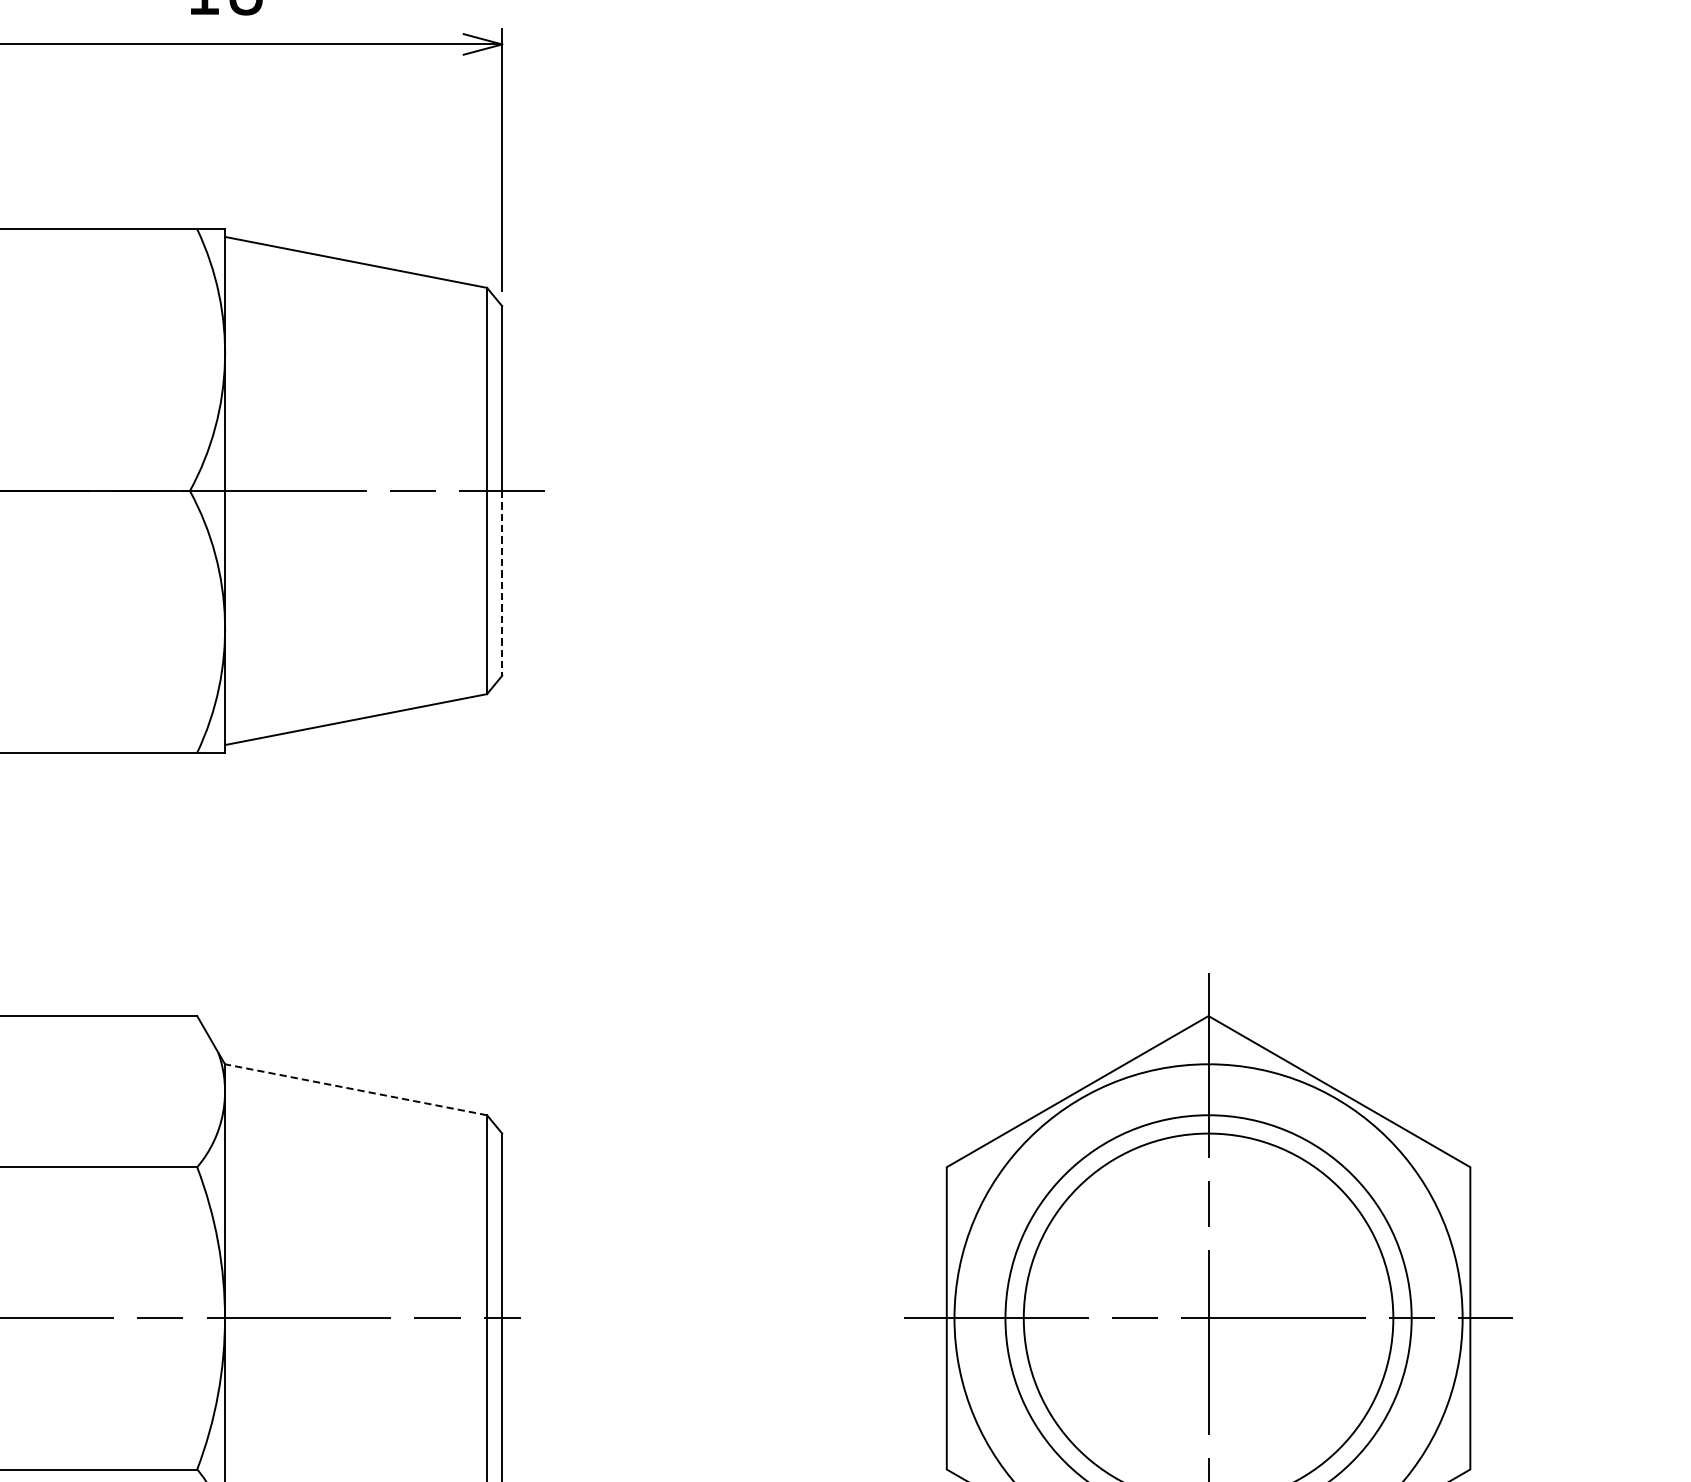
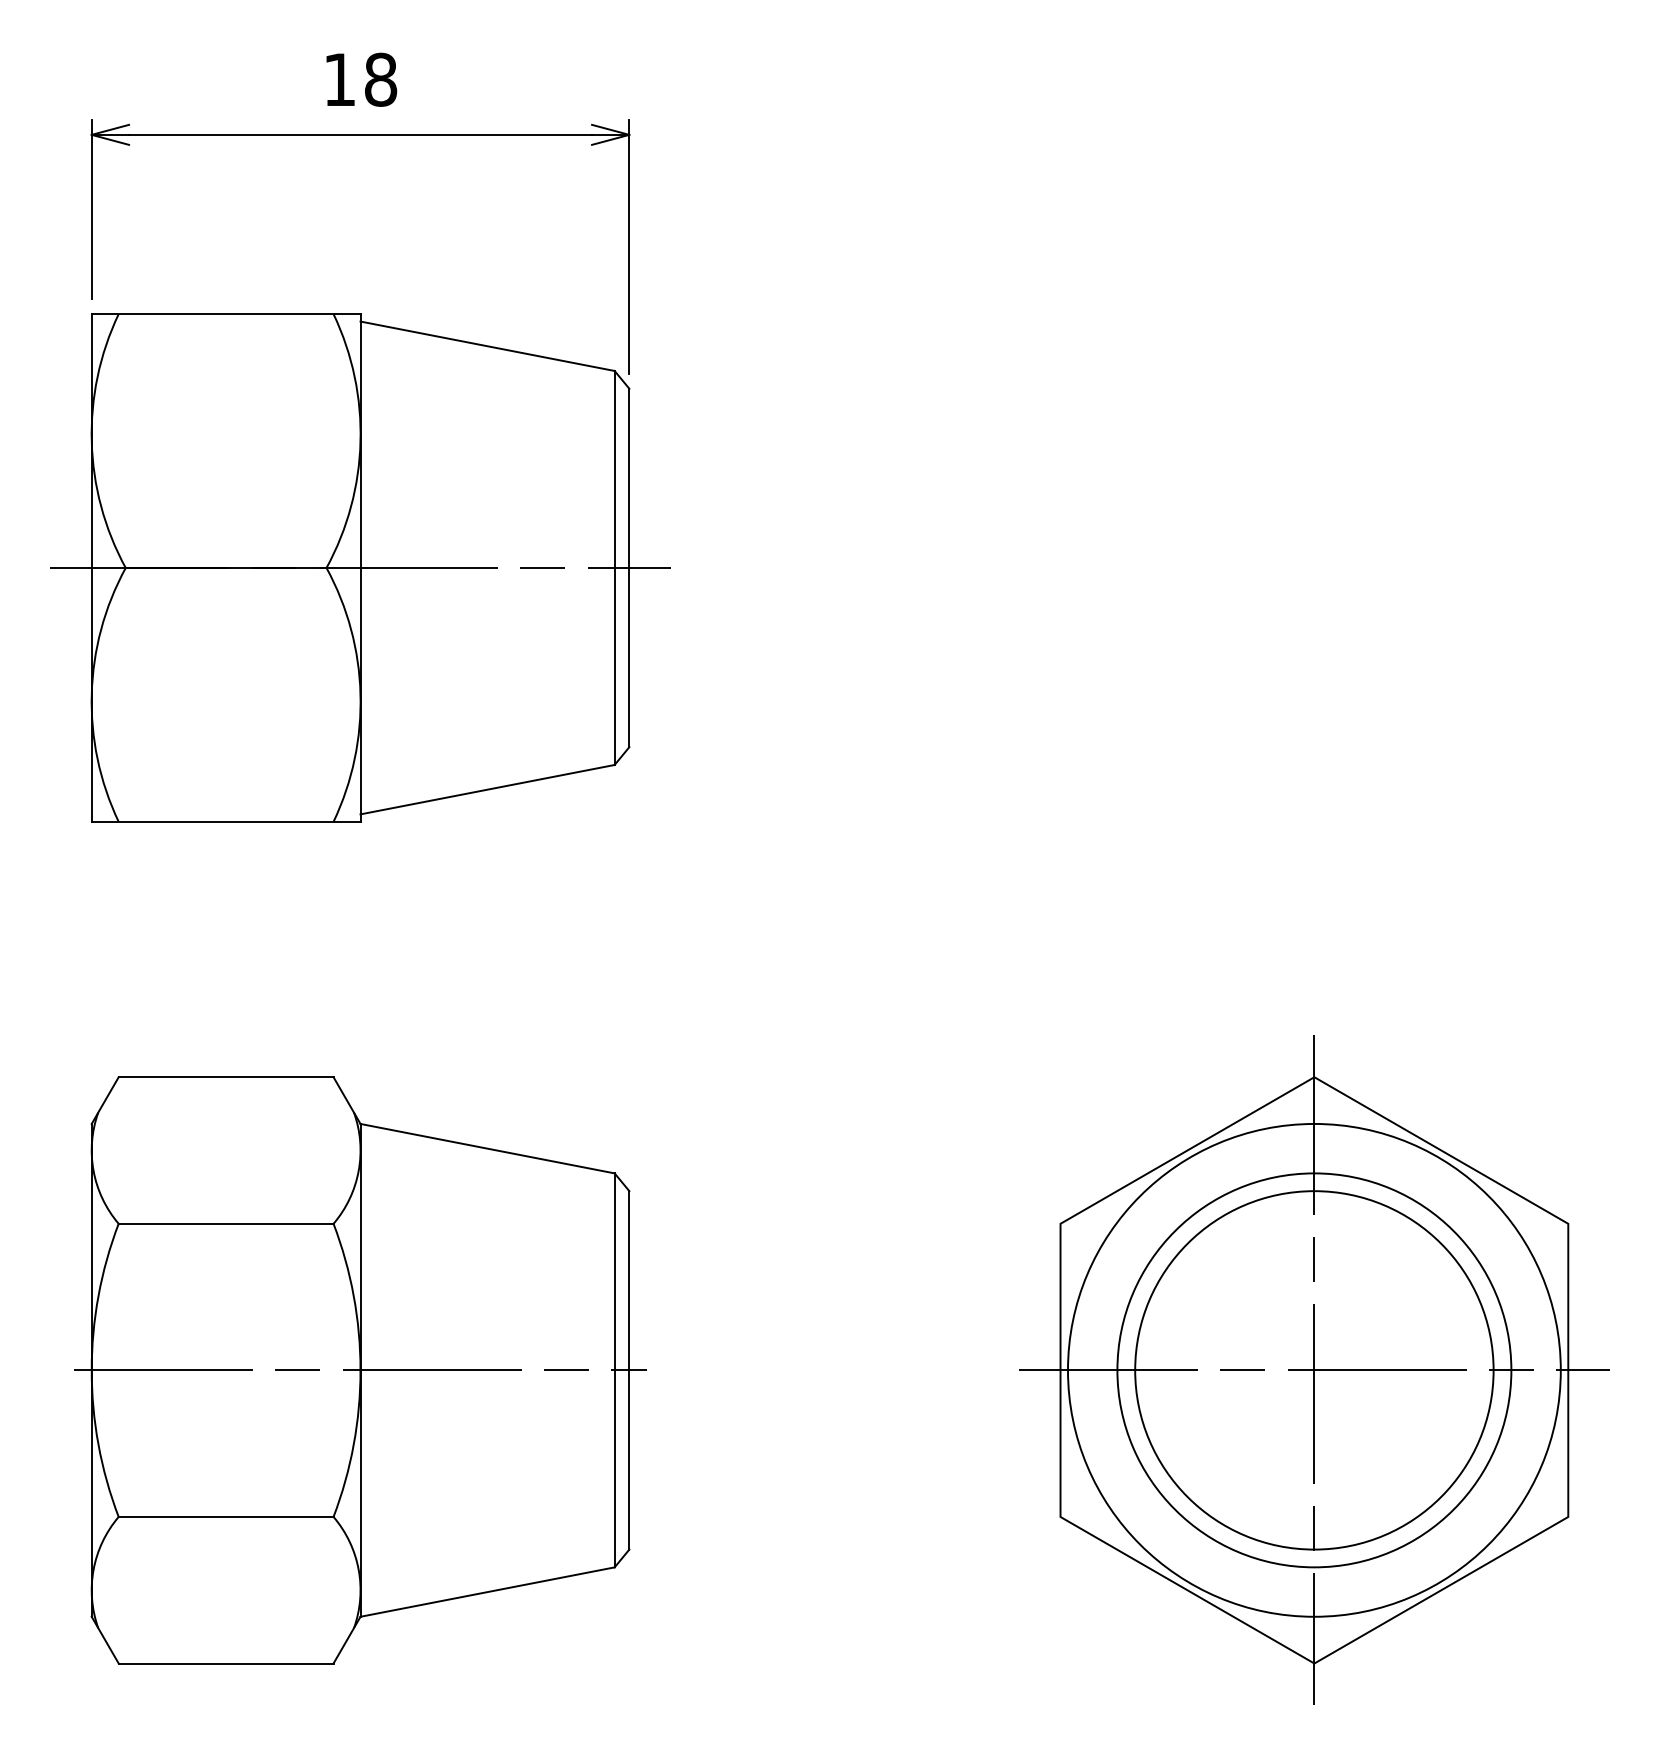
line: (502, 583) -> (629, 657), dashed -> solid
line: (355, 1089) -> (487, 1148), dashed -> solid

